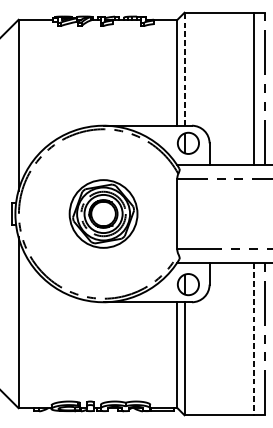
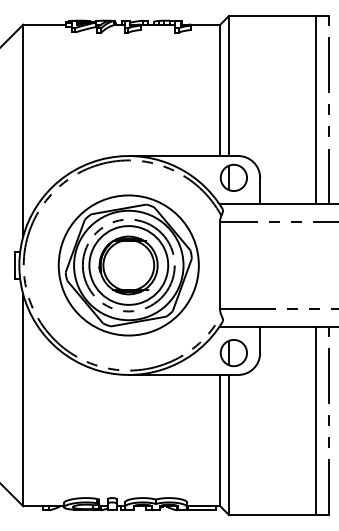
line: (184, 68) -> (229, 85), dashed -> solid
part: (103, 214) -> (128, 265), size x1.67
line: (254, 339) -> (315, 421), dashed -> solid

